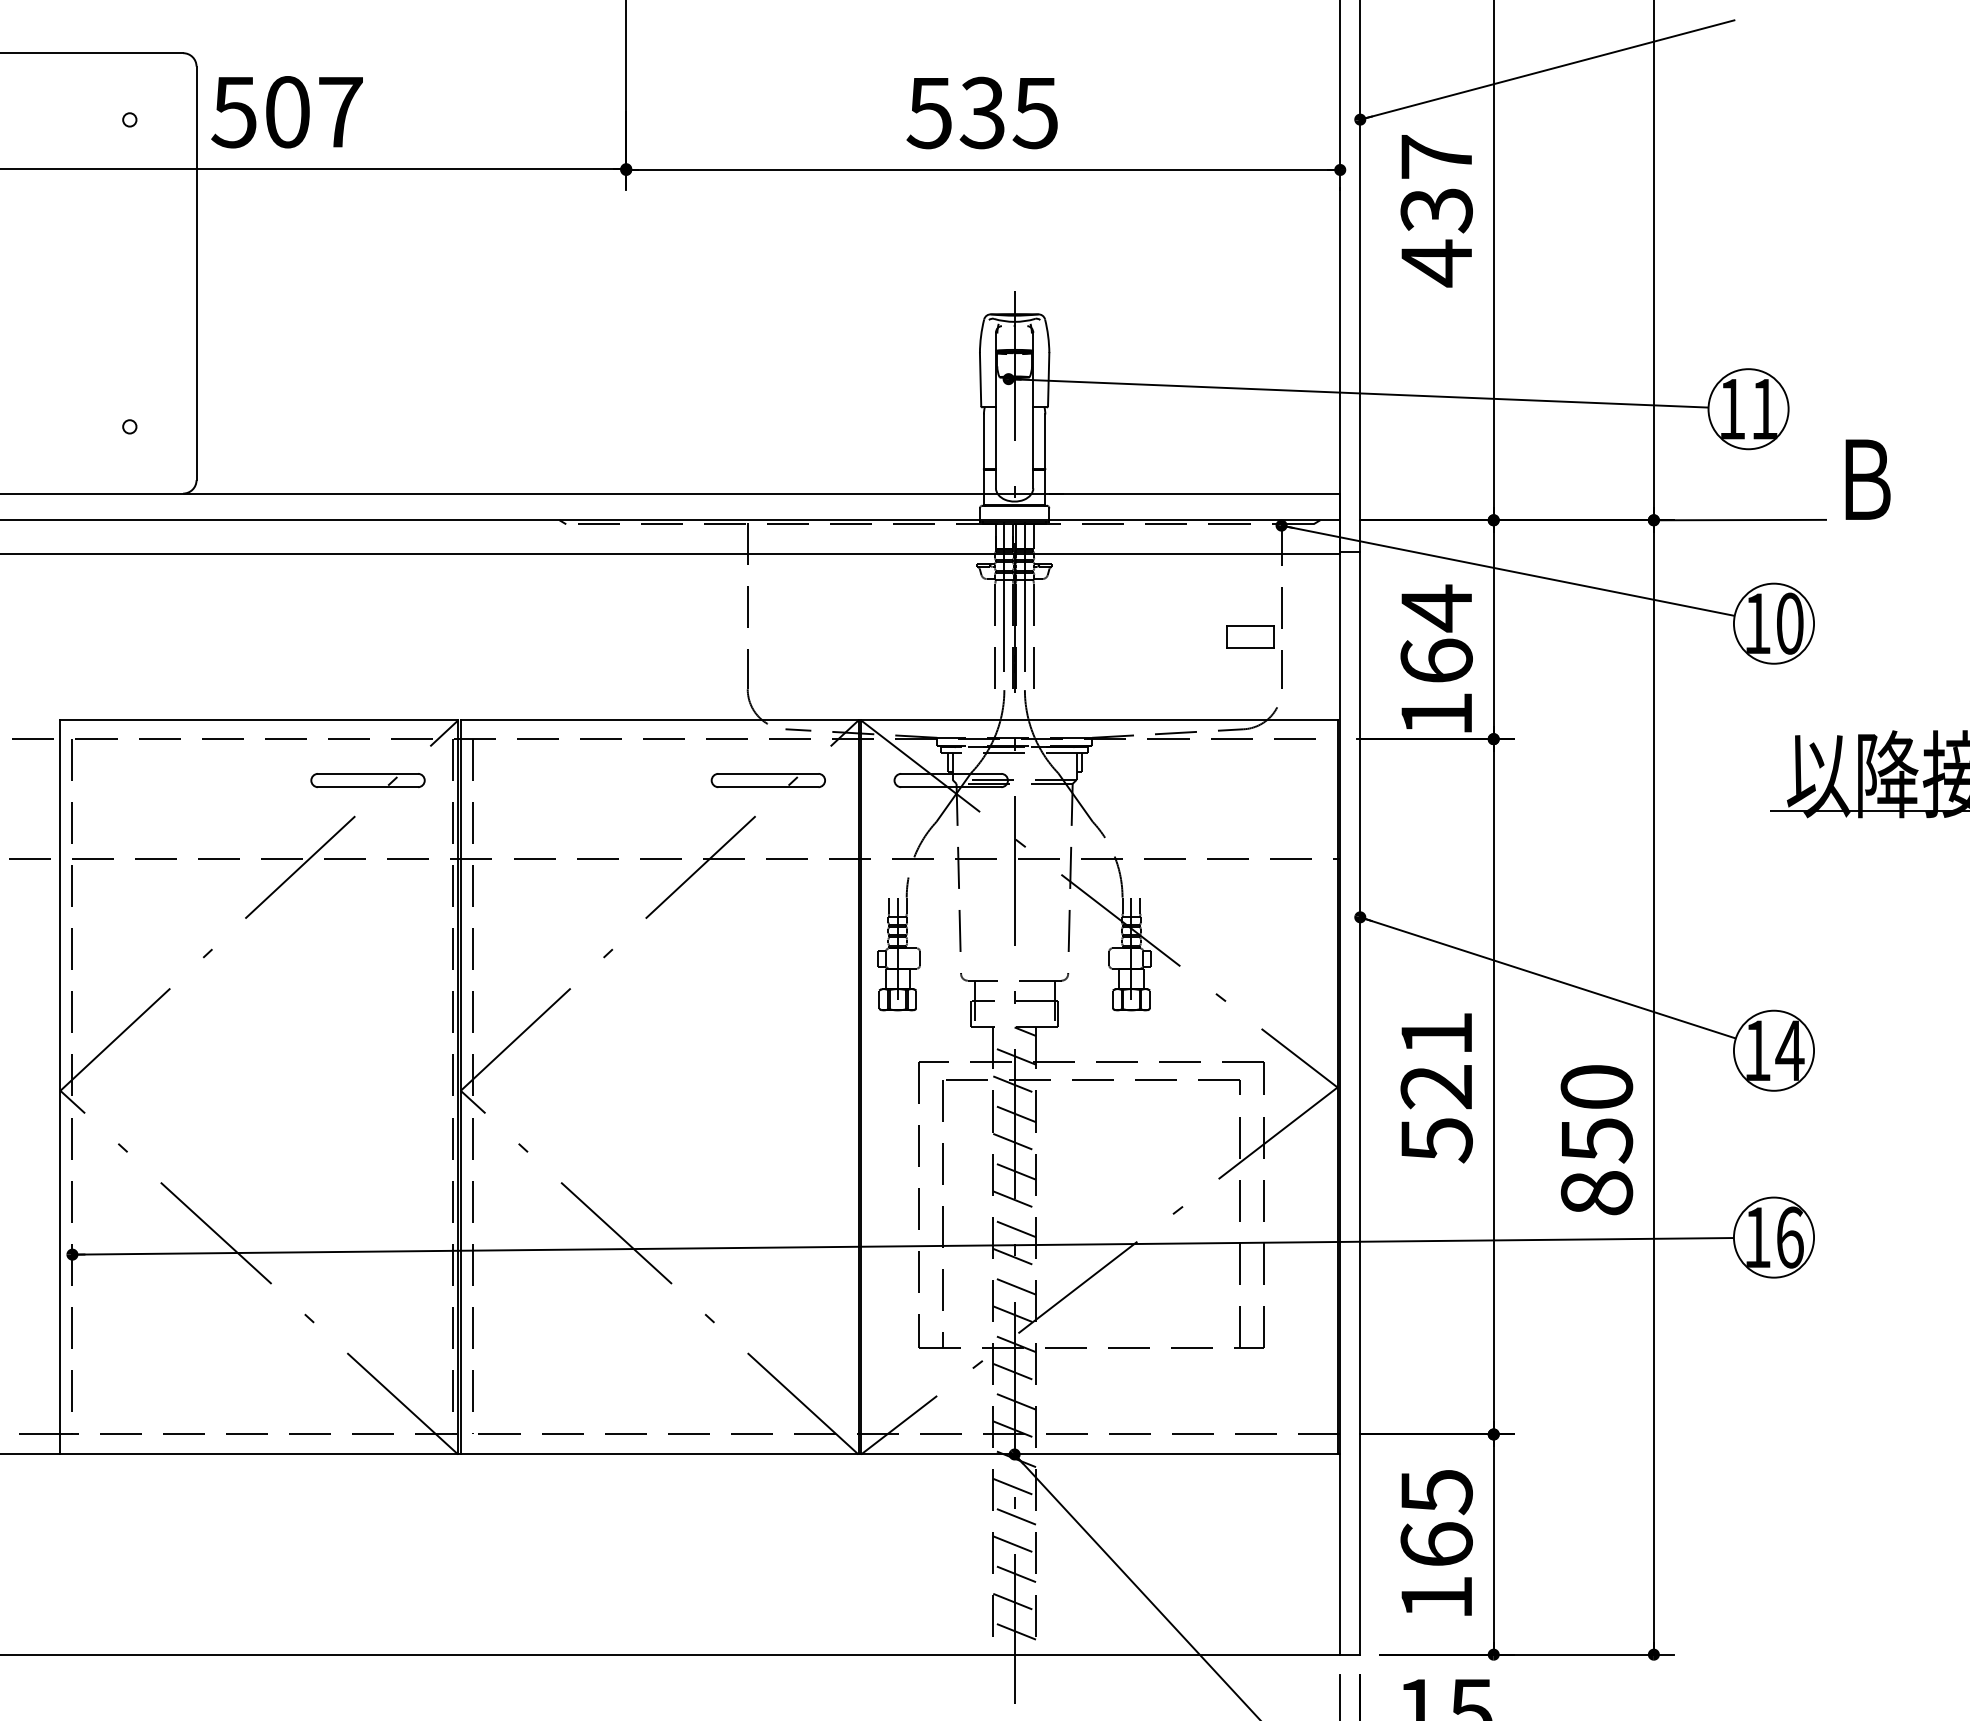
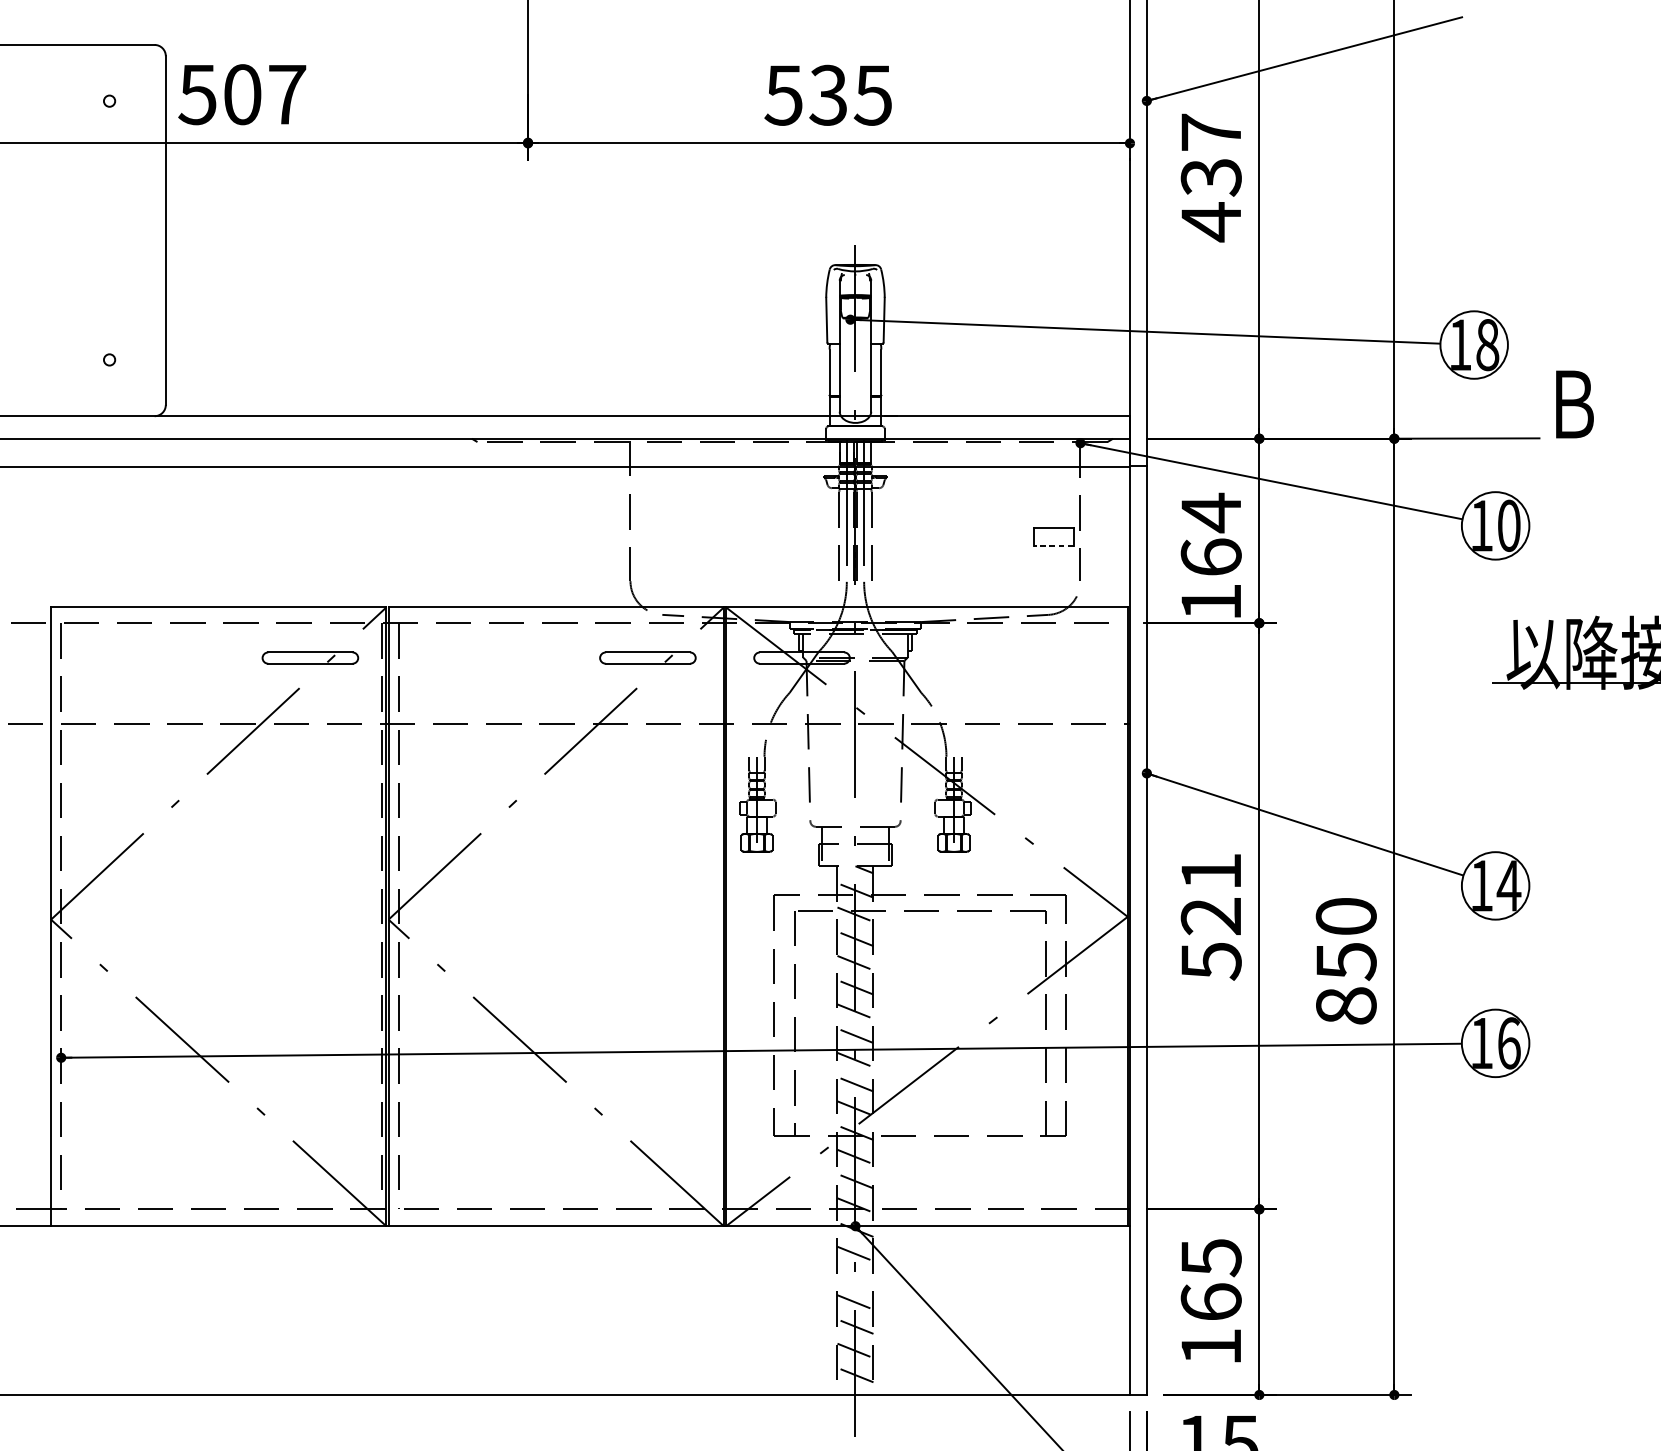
text: (1764, 409) -> (1487, 345), 11 -> 18
line: (1249, 647) -> (1053, 545), solid -> dashed
line: (1014, 1515) -> (855, 1277), removed

